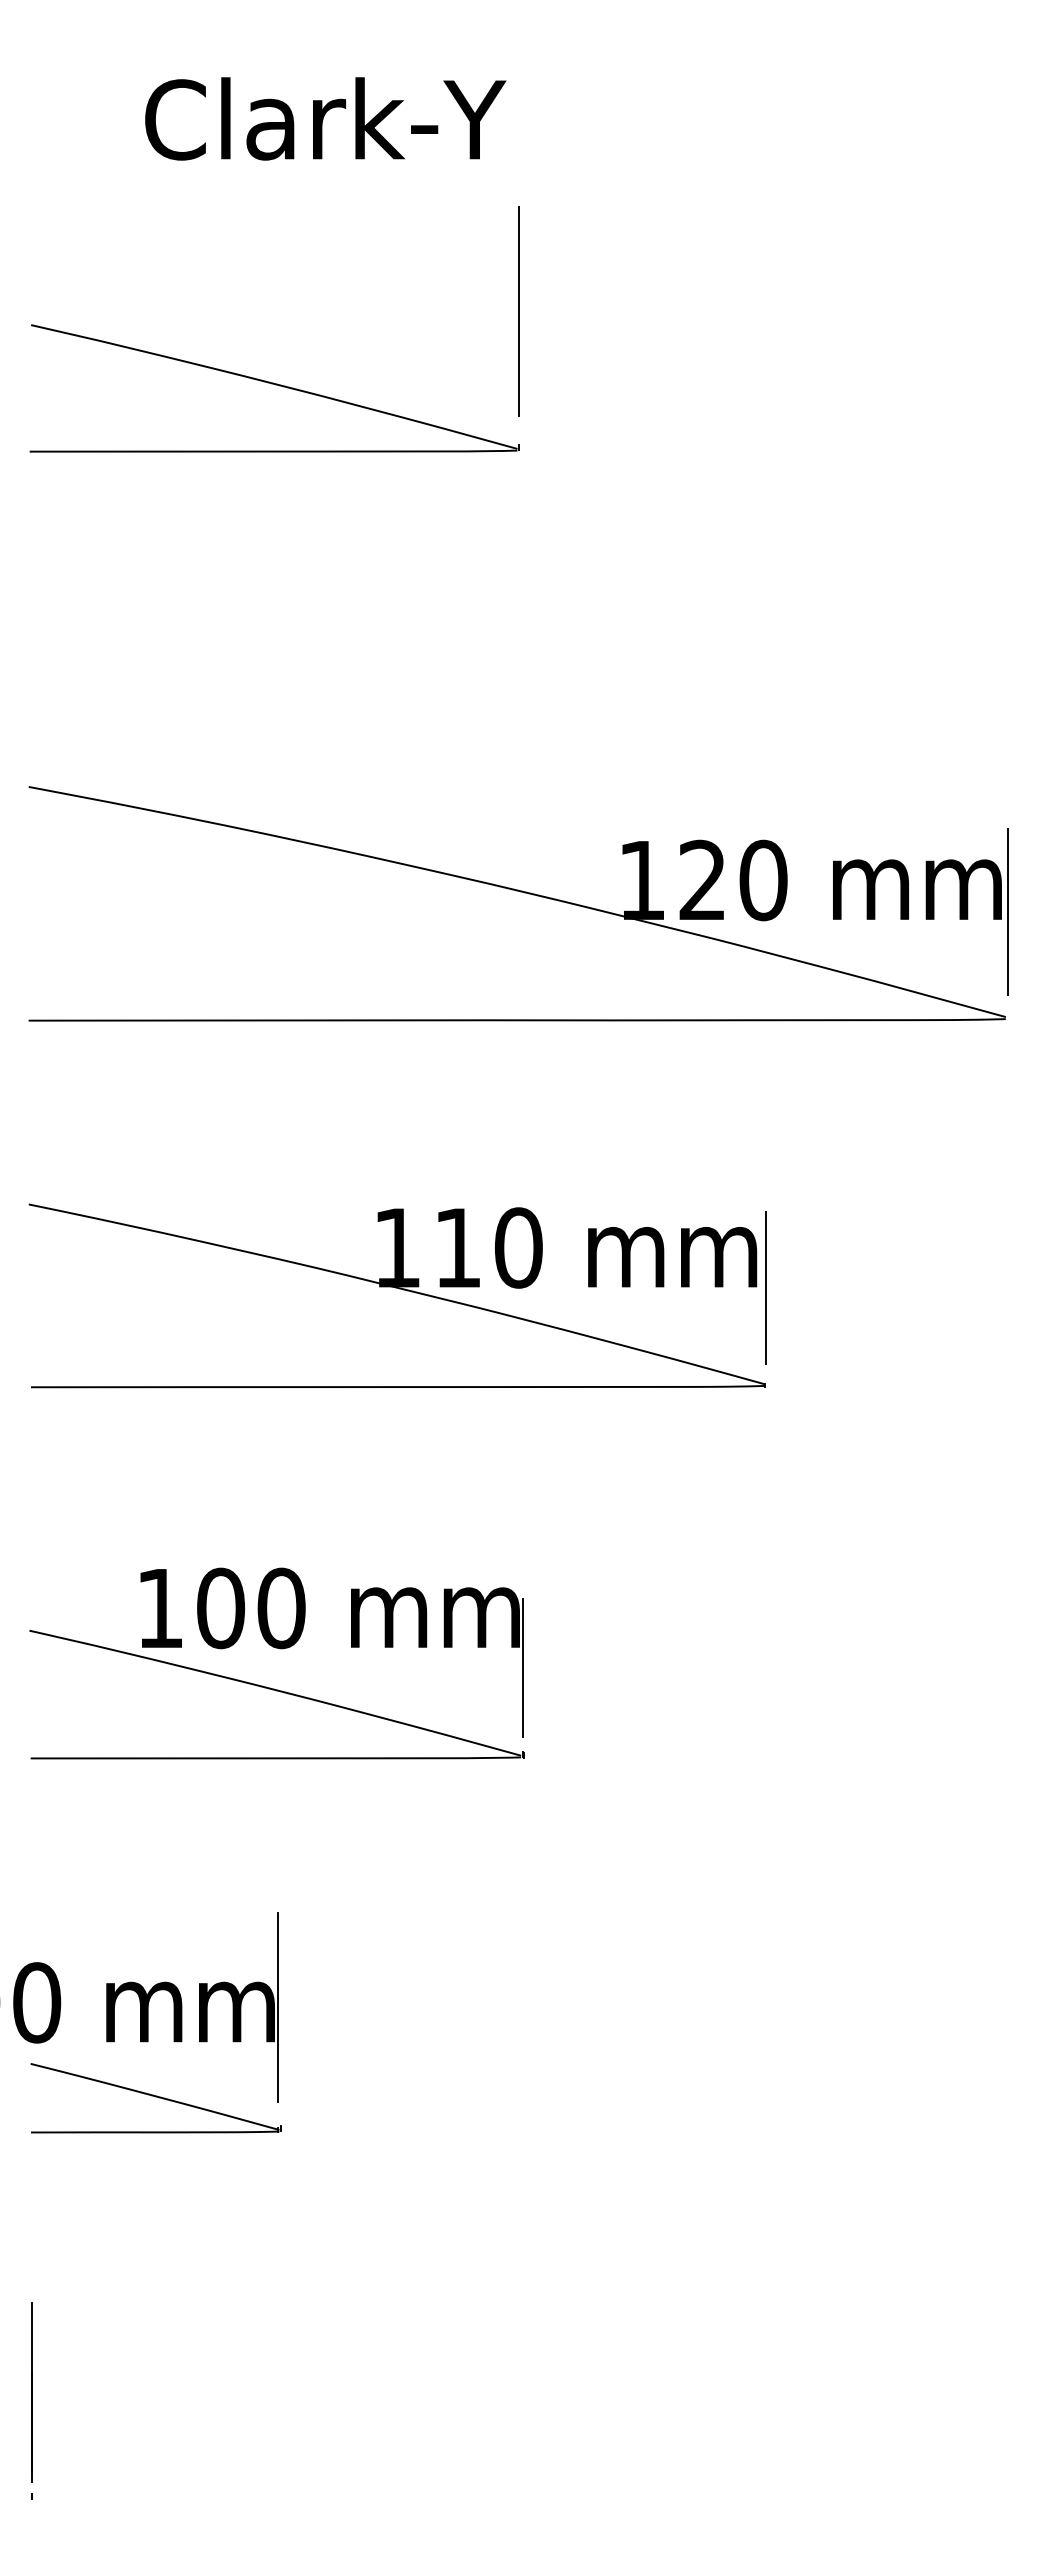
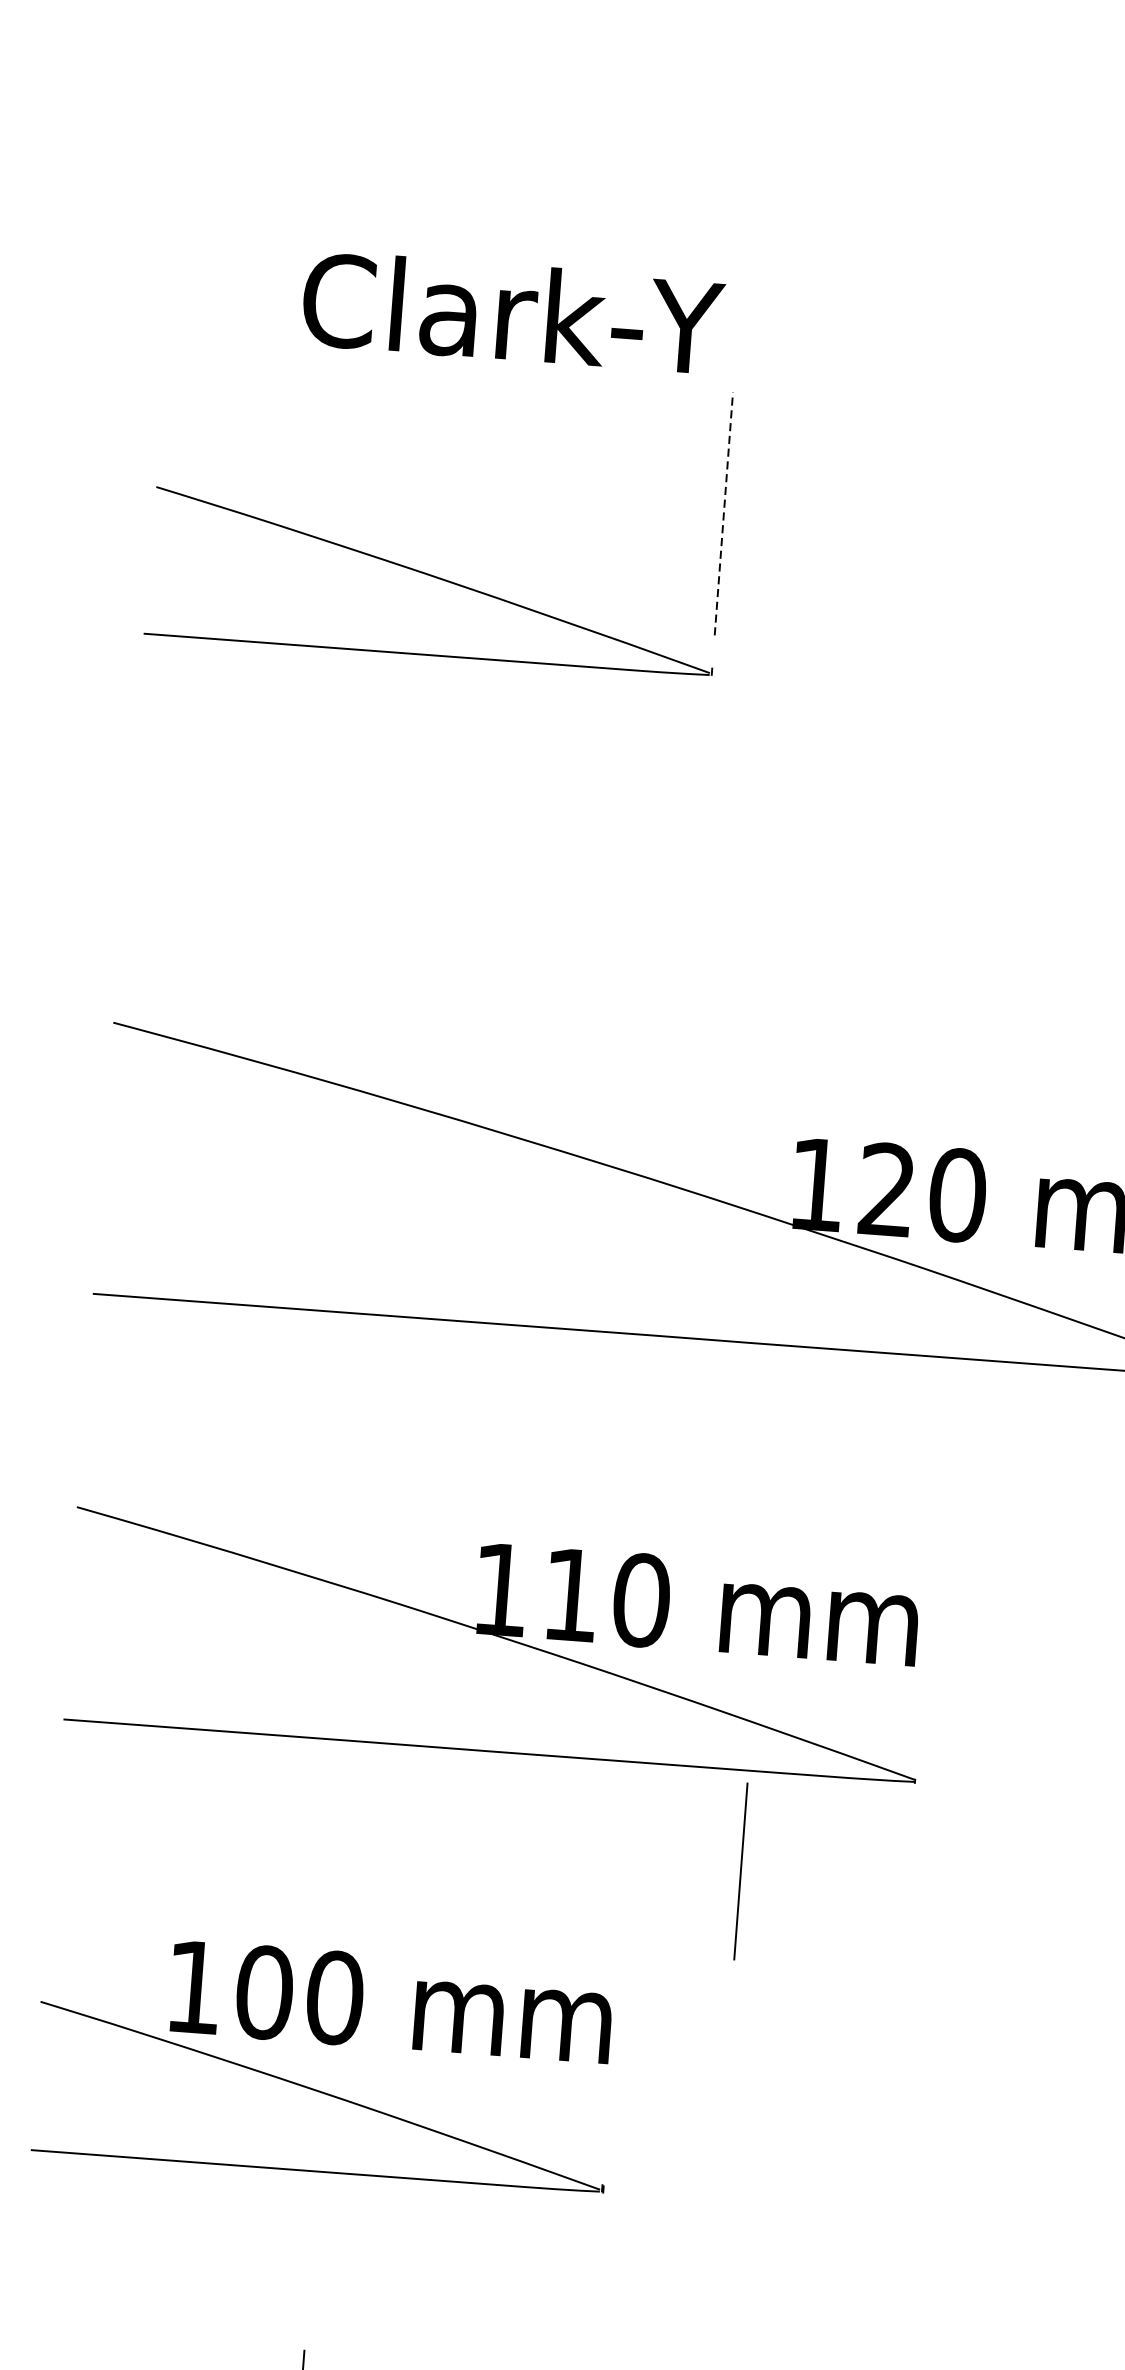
text: (325, 118) -> (512, 312), moved
line: (519, 311) -> (724, 513), solid -> dashed
line: (765, 1287) -> (740, 1870), moved
line: (522, 1668) -> (609, 2088), removed

